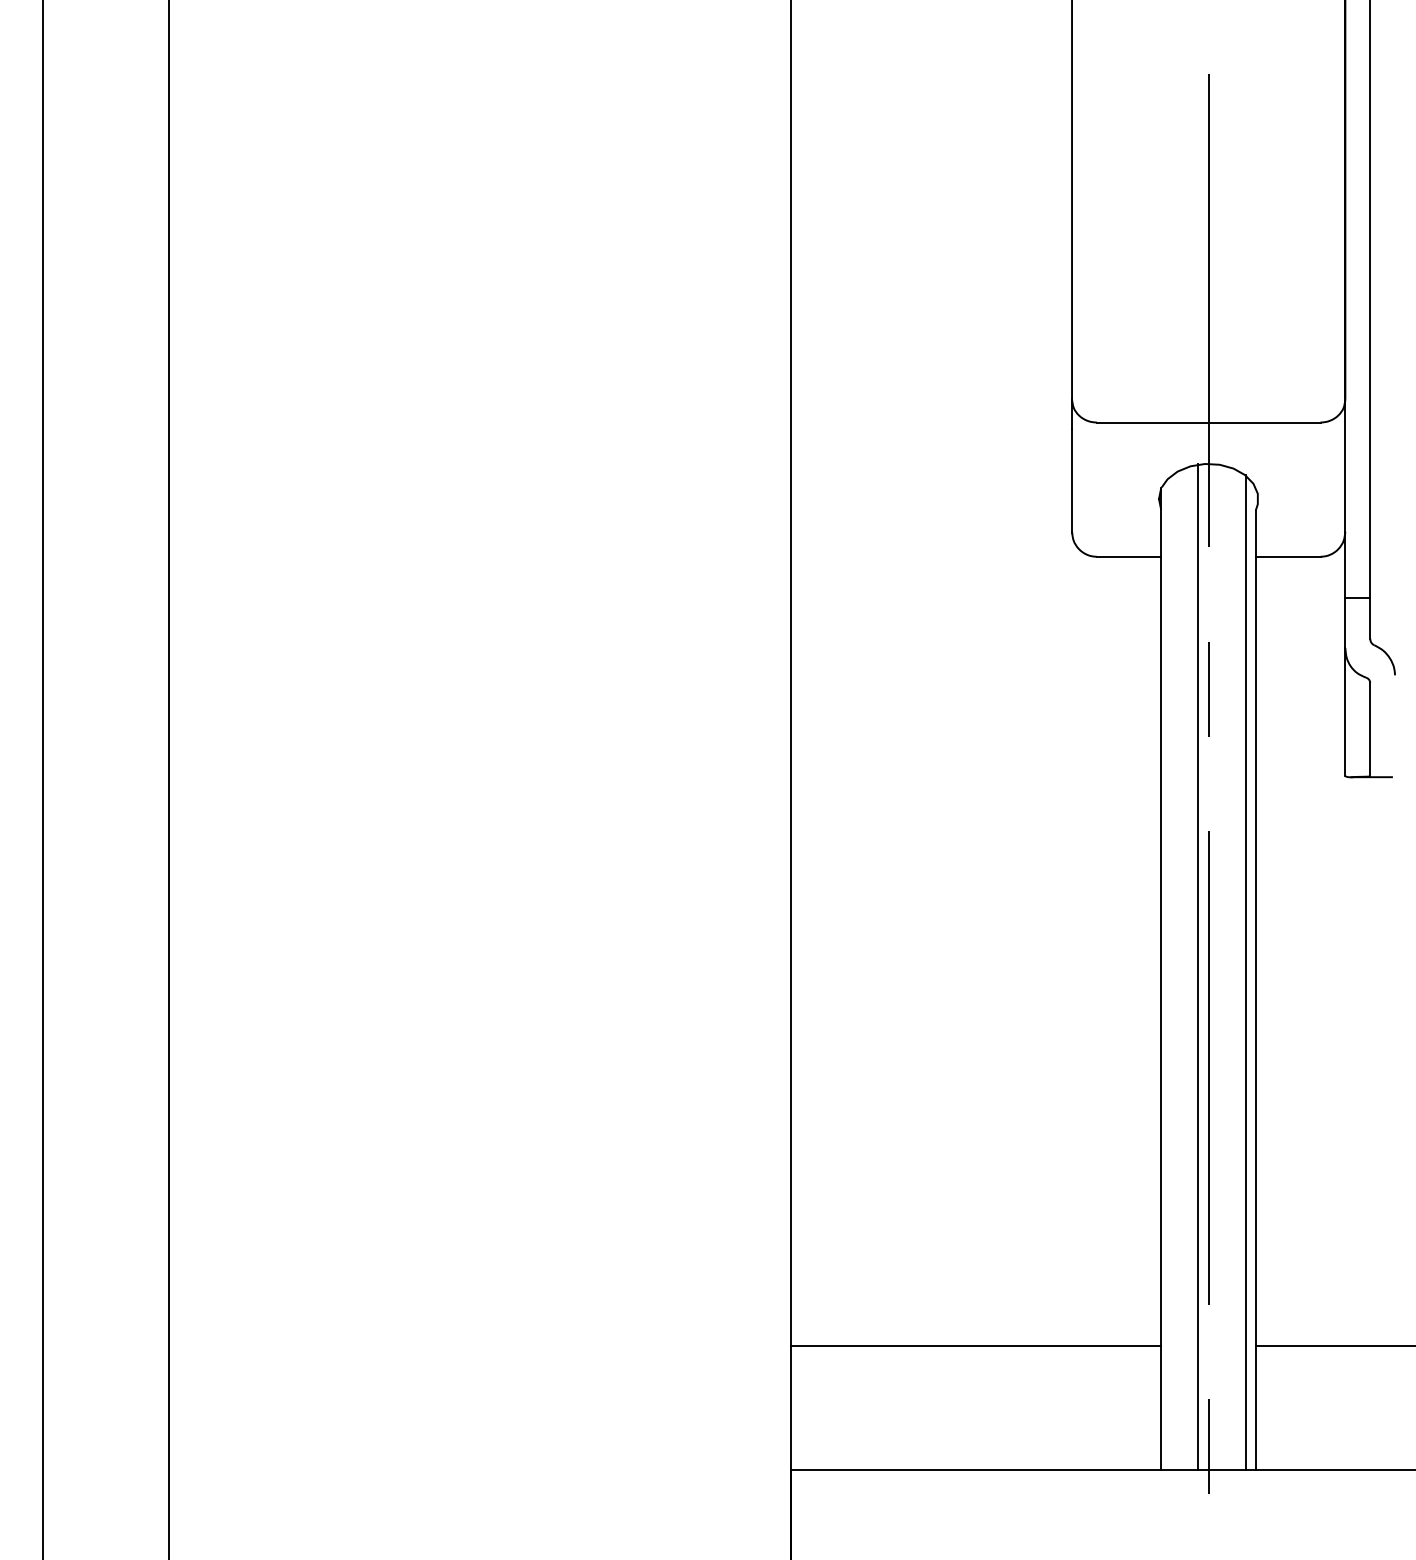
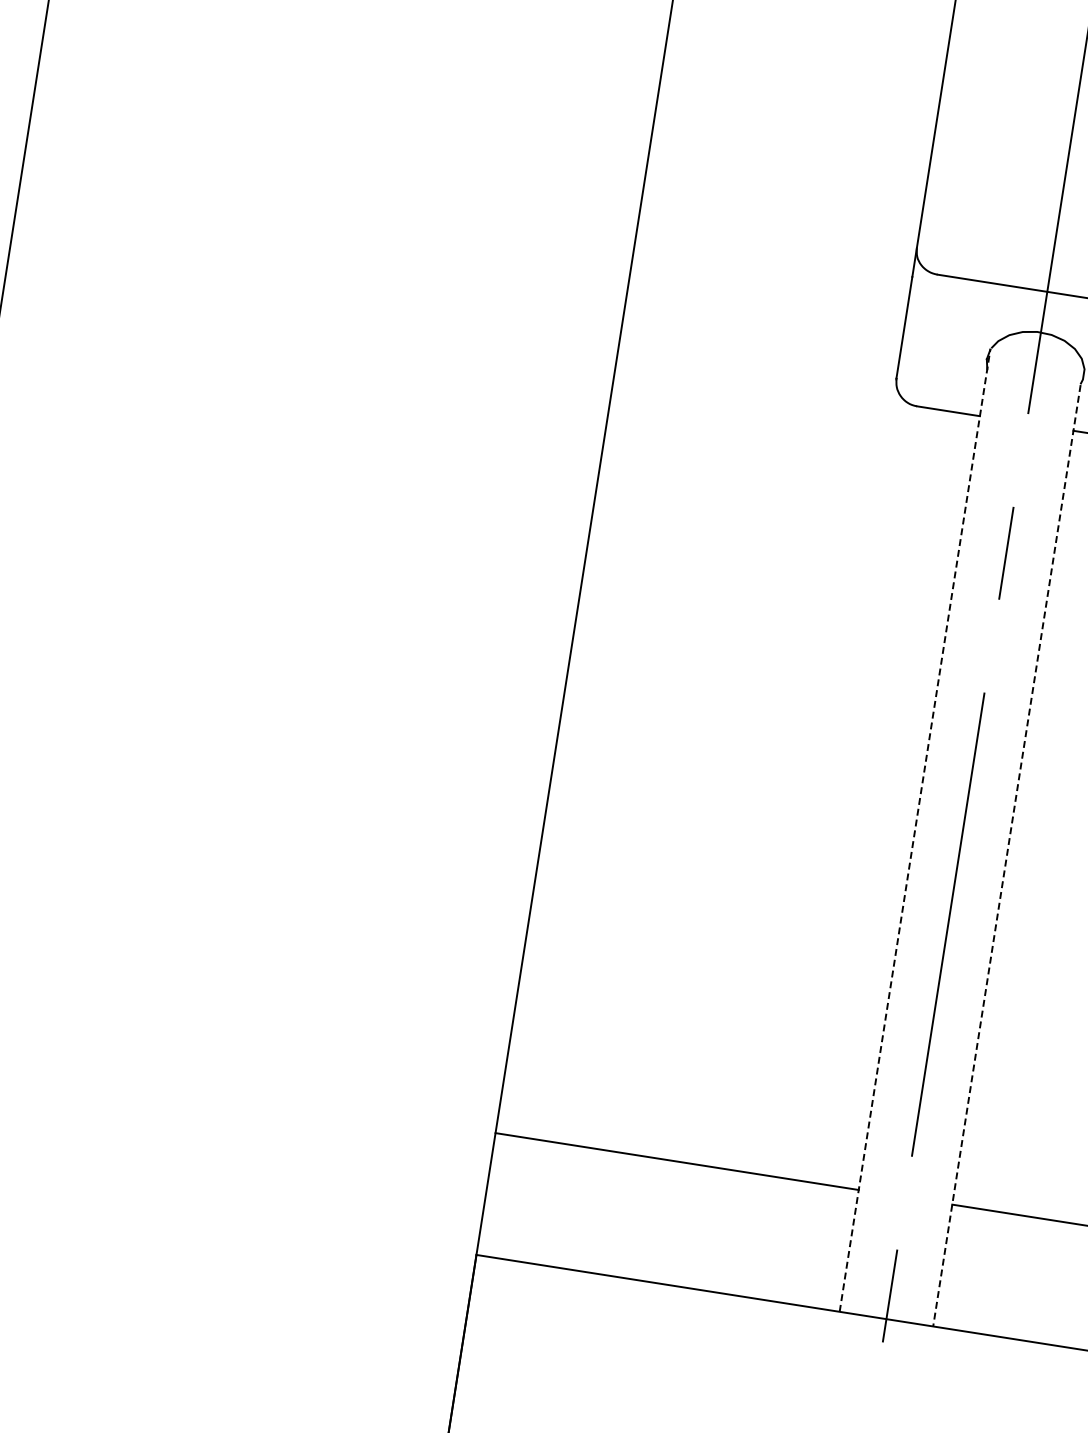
line: (1198, 967) -> (953, 824), removed
line: (1246, 972) -> (999, 836), removed
line: (1161, 978) -> (915, 829), solid -> dashed
line: (1256, 990) -> (1006, 856), solid -> dashed

